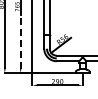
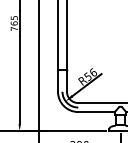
line: (20, 41) -> (19, 79), dashed -> solid

